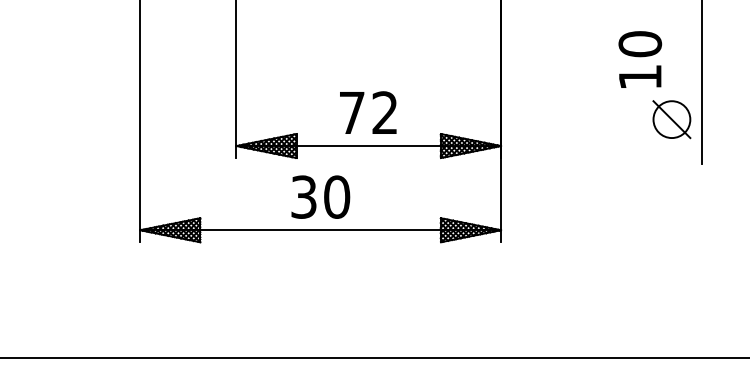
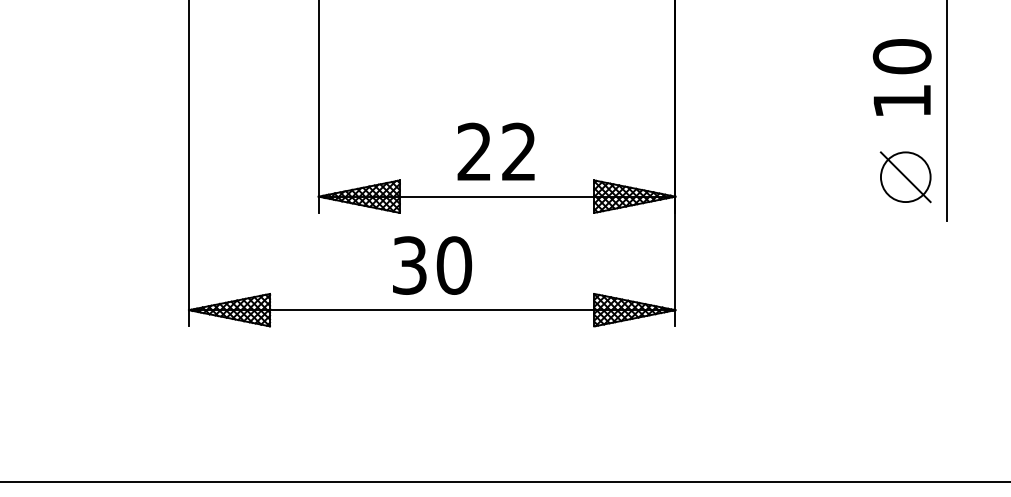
text: (640, 59) -> (902, 77), moved
text: (351, 112) -> (473, 151), 72 -> 22
part: (671, 119) -> (905, 177), moved

